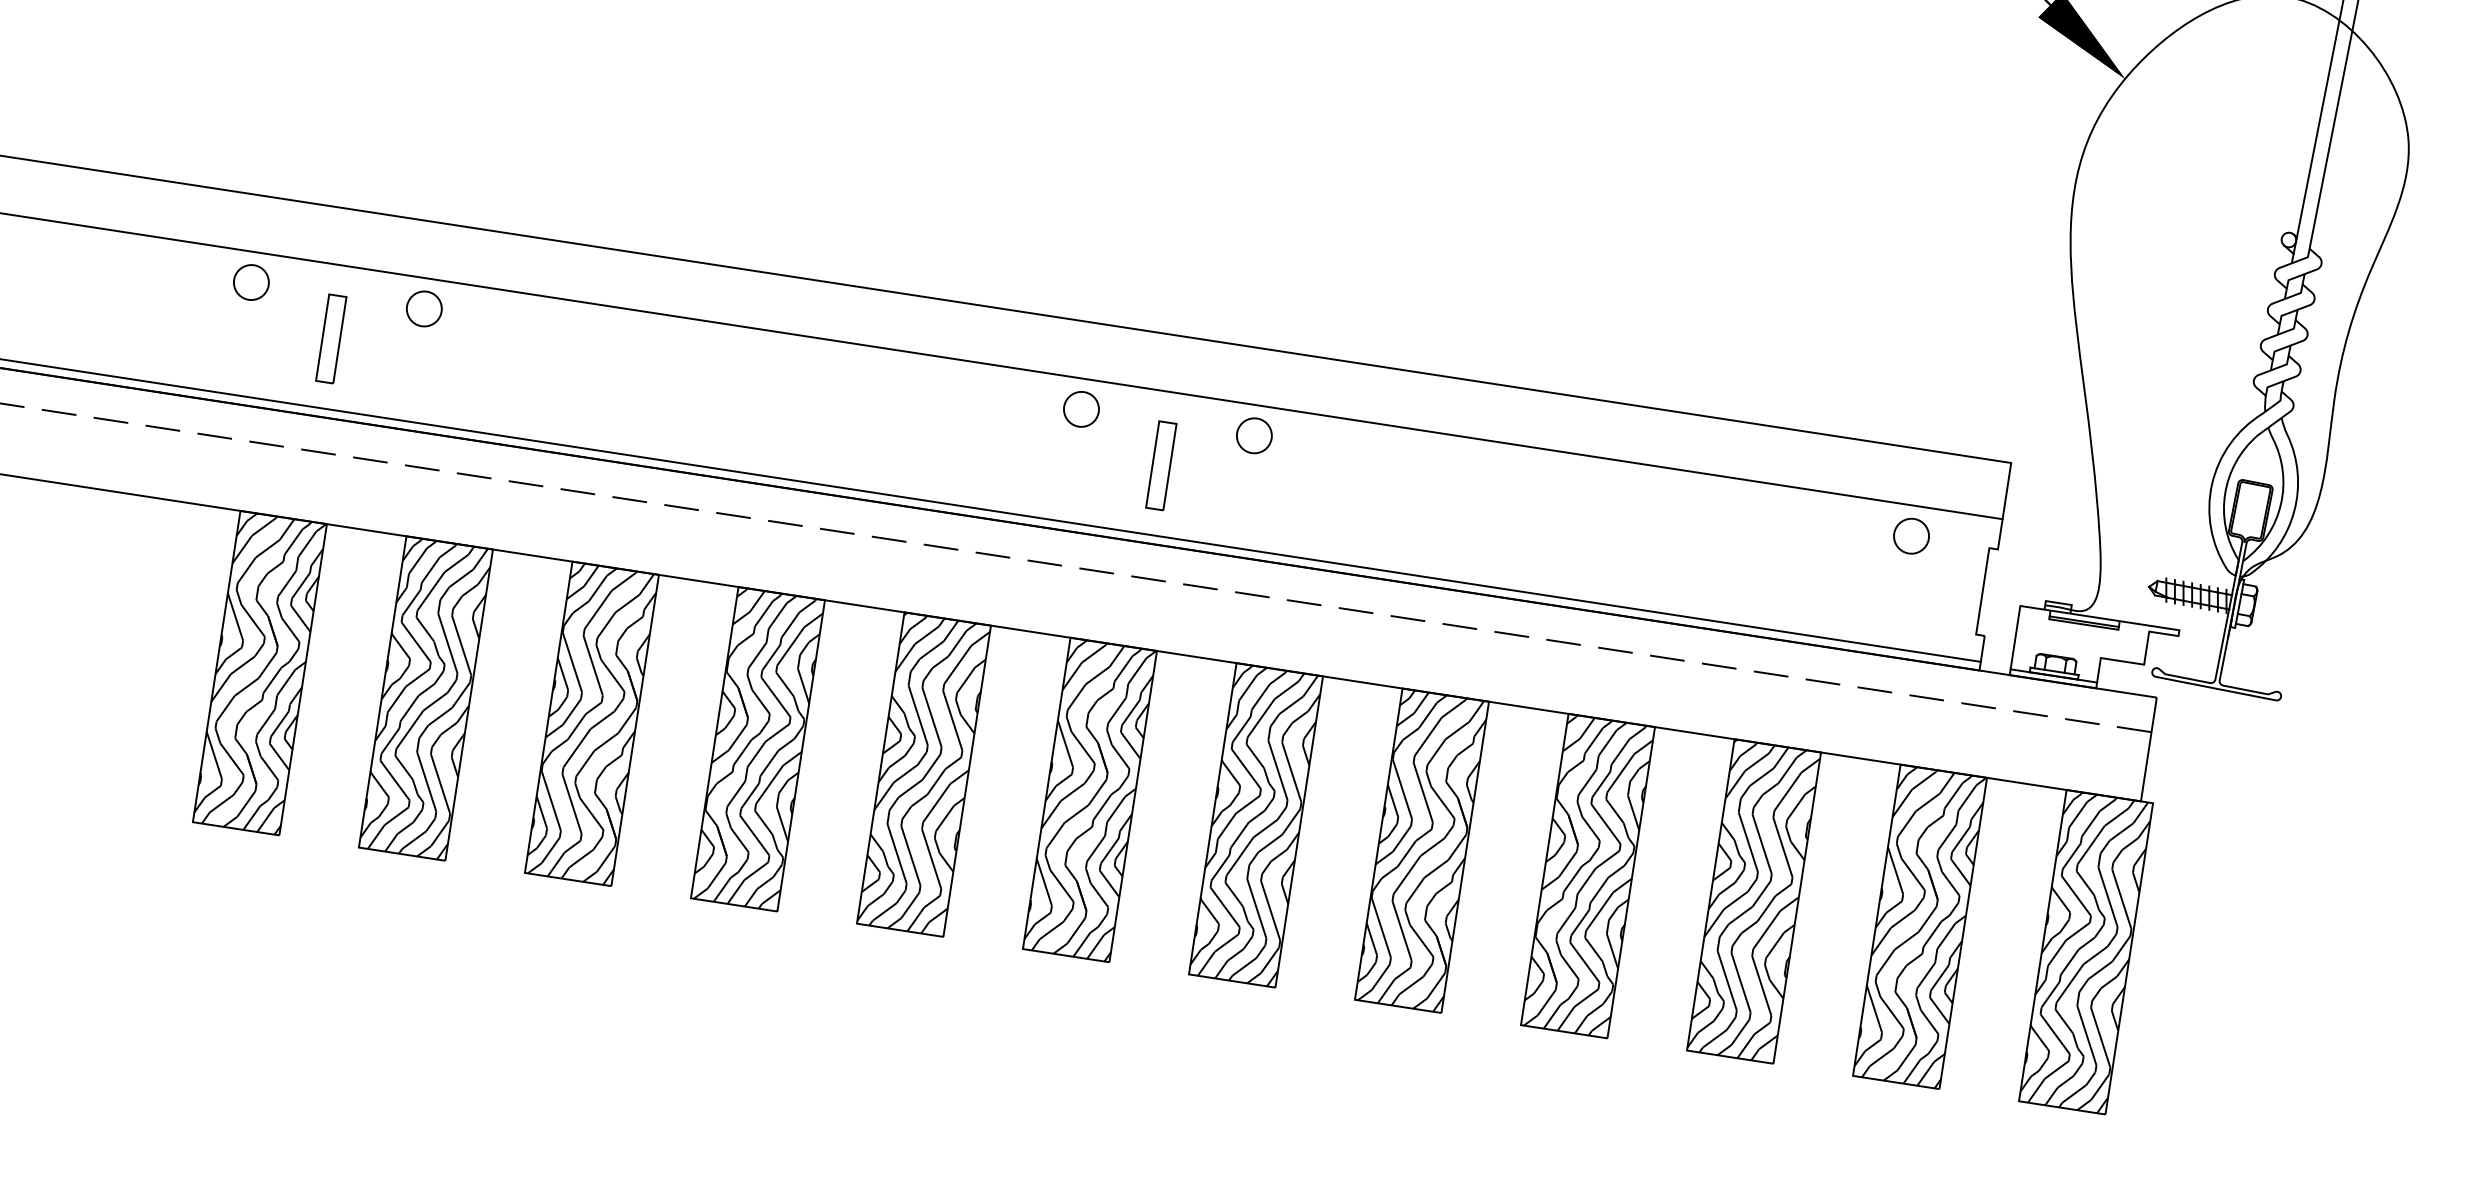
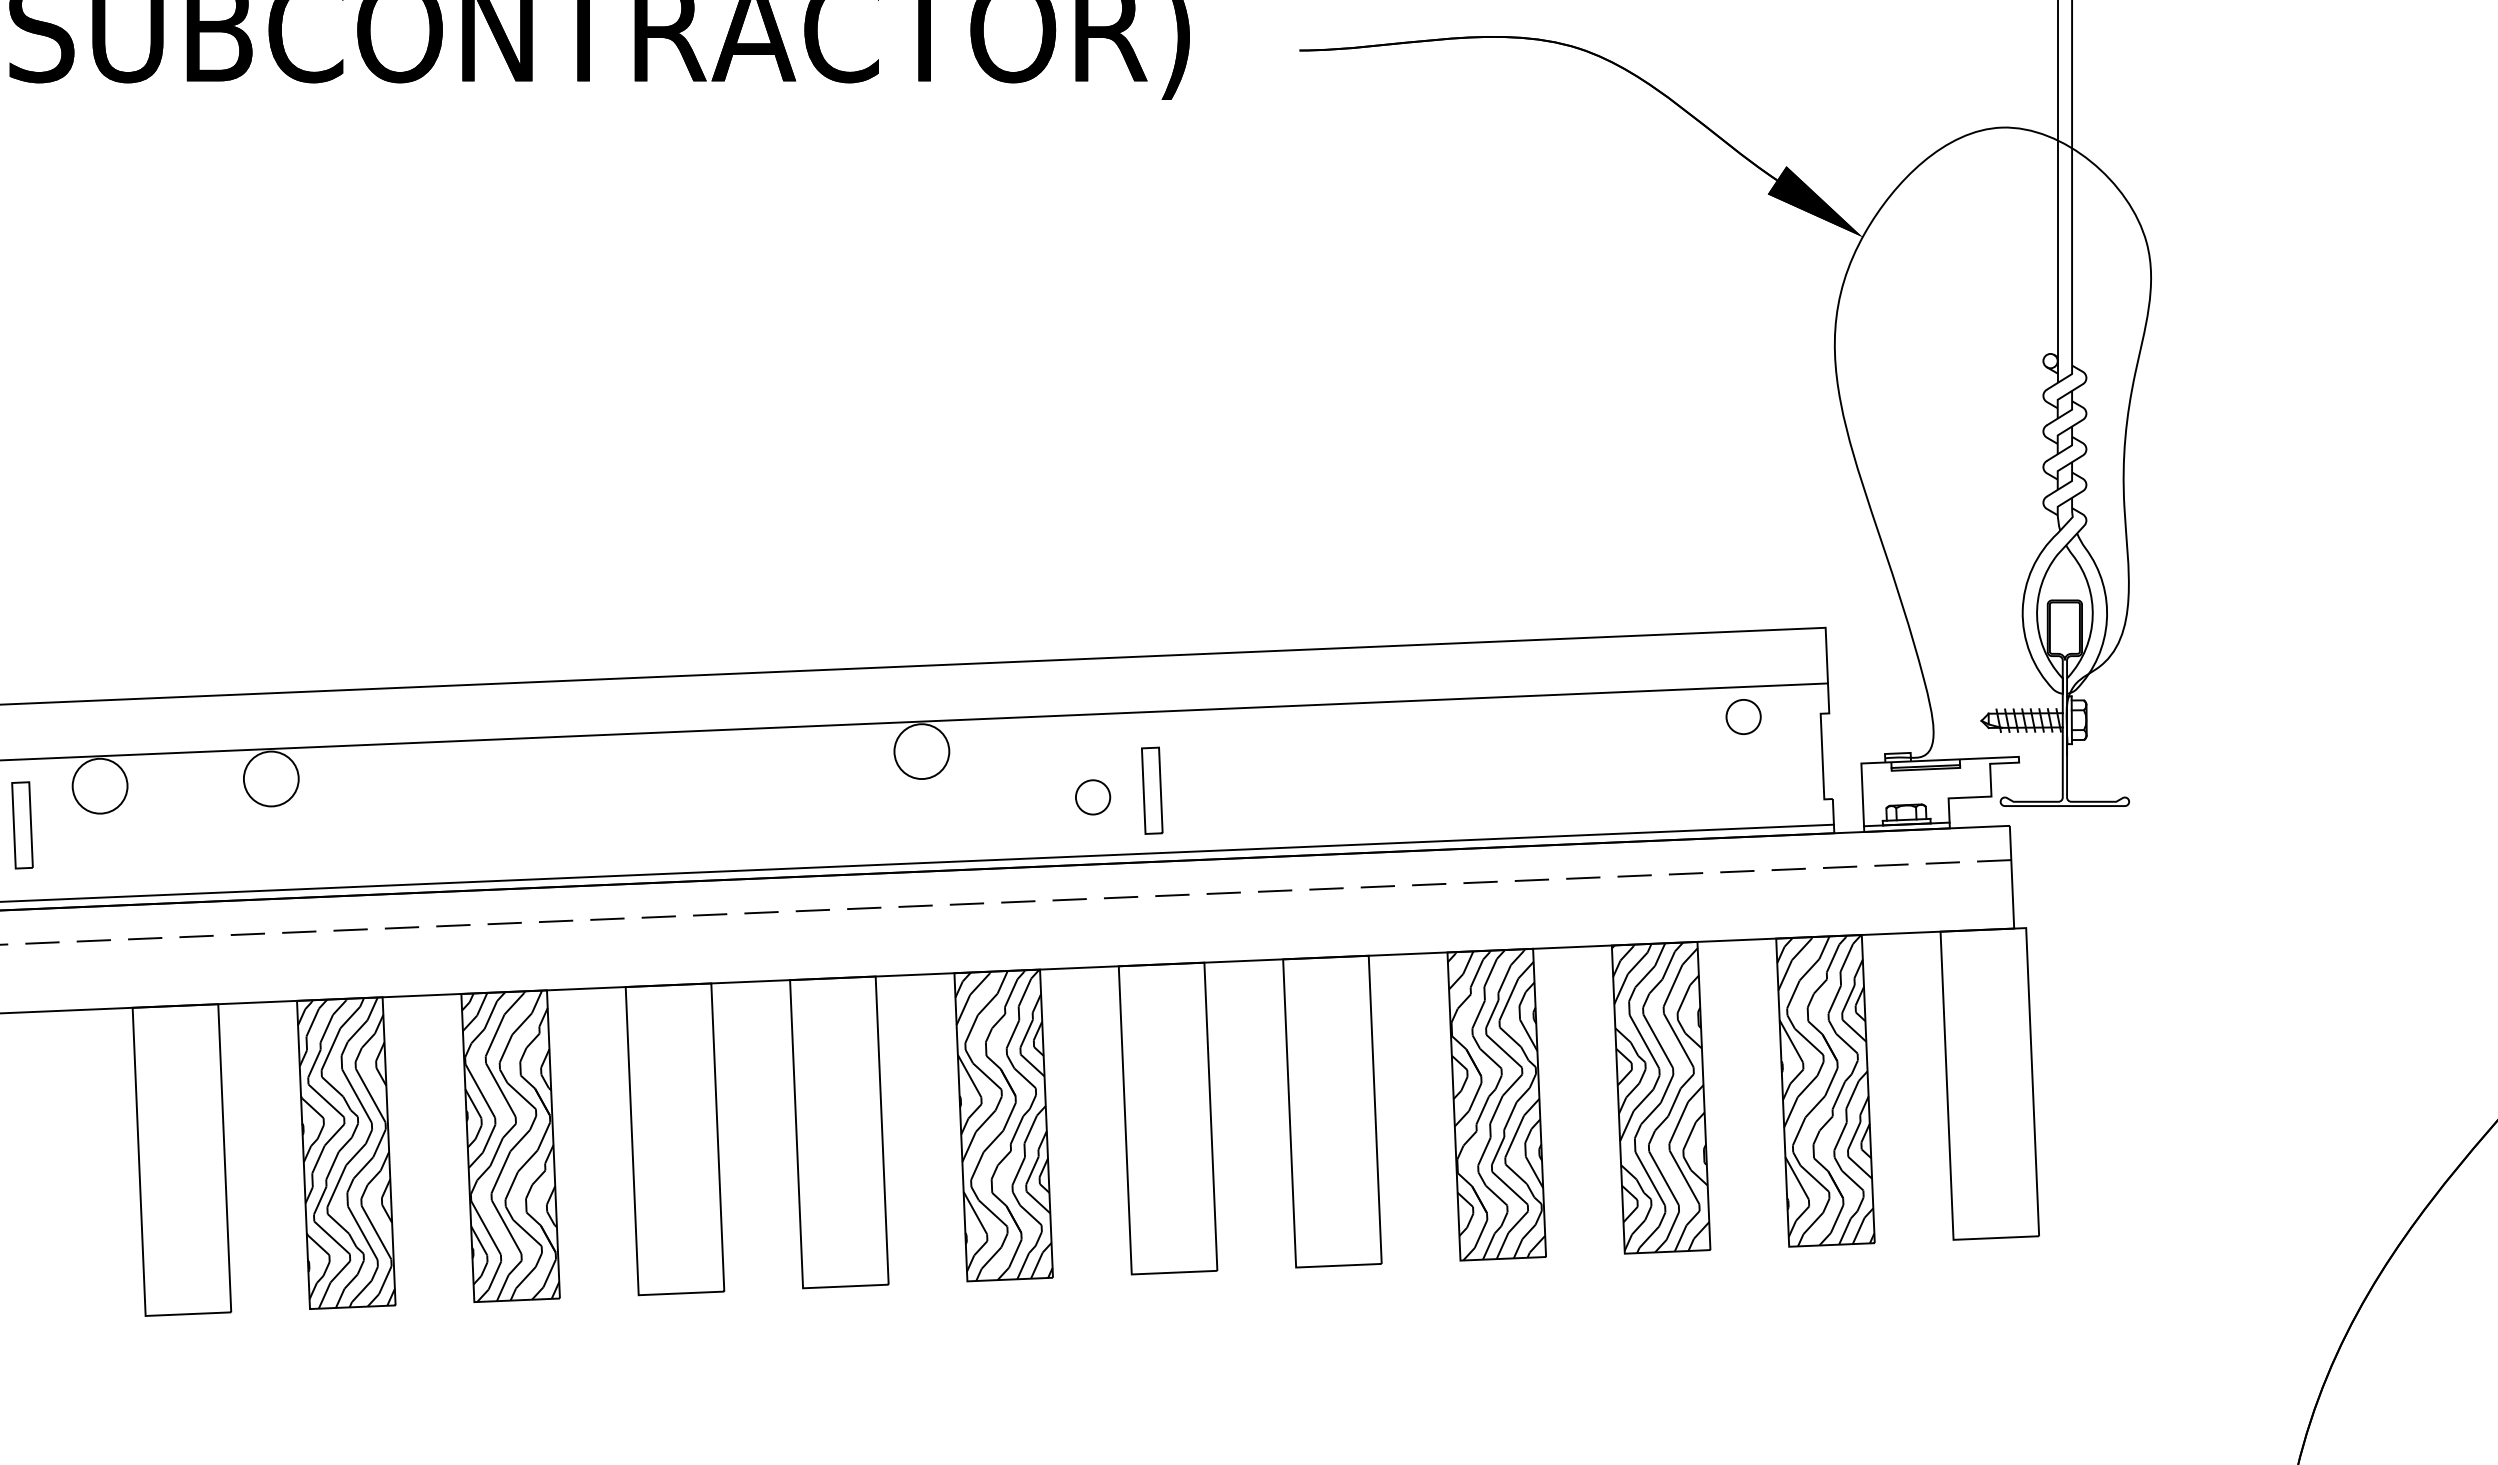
circle: (250, 282) -> (99, 786), size x1.6
circle: (424, 308) -> (271, 778), size x1.6
part: (331, 339) -> (22, 825), moved
circle: (1081, 409) -> (921, 751), size x1.6
circle: (1254, 435) -> (1093, 797), moved
part: (1161, 465) -> (1152, 790), moved
hatch: (259, 672) -> (181, 1159), removed
hatch: (758, 749) -> (675, 1139), removed
hatch: (924, 774) -> (839, 1132), removed
hatch: (1255, 825) -> (1167, 1118), removed
hatch: (1422, 850) -> (1332, 1111), removed
hatch: (2085, 951) -> (1989, 1083), removed

